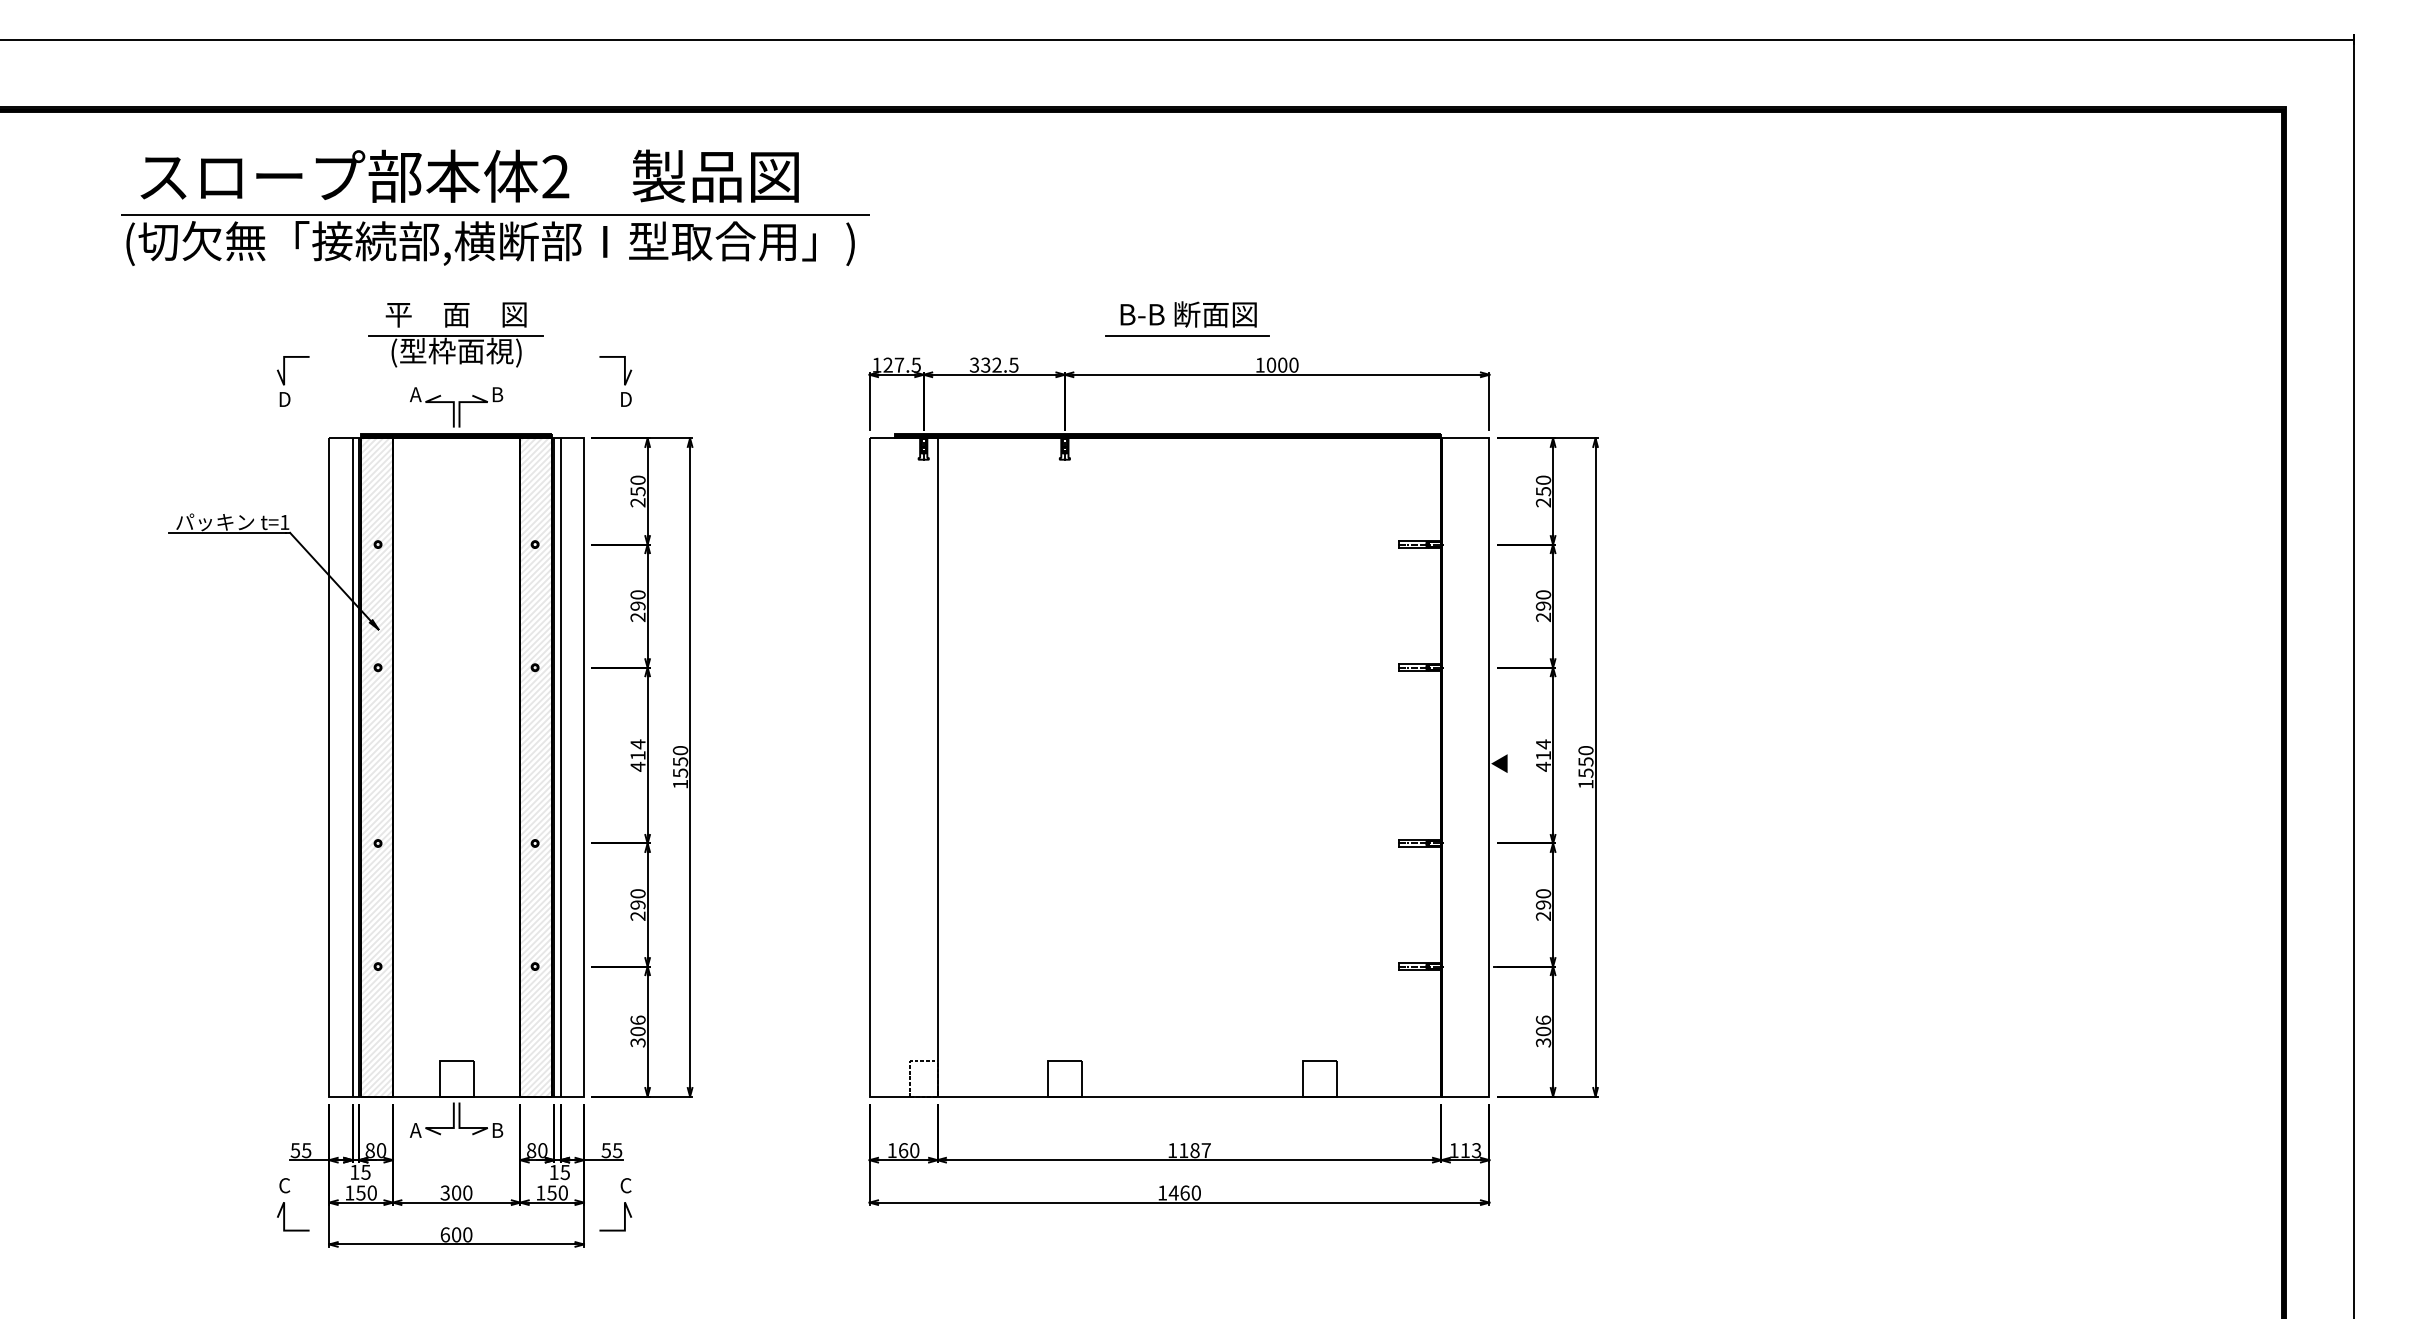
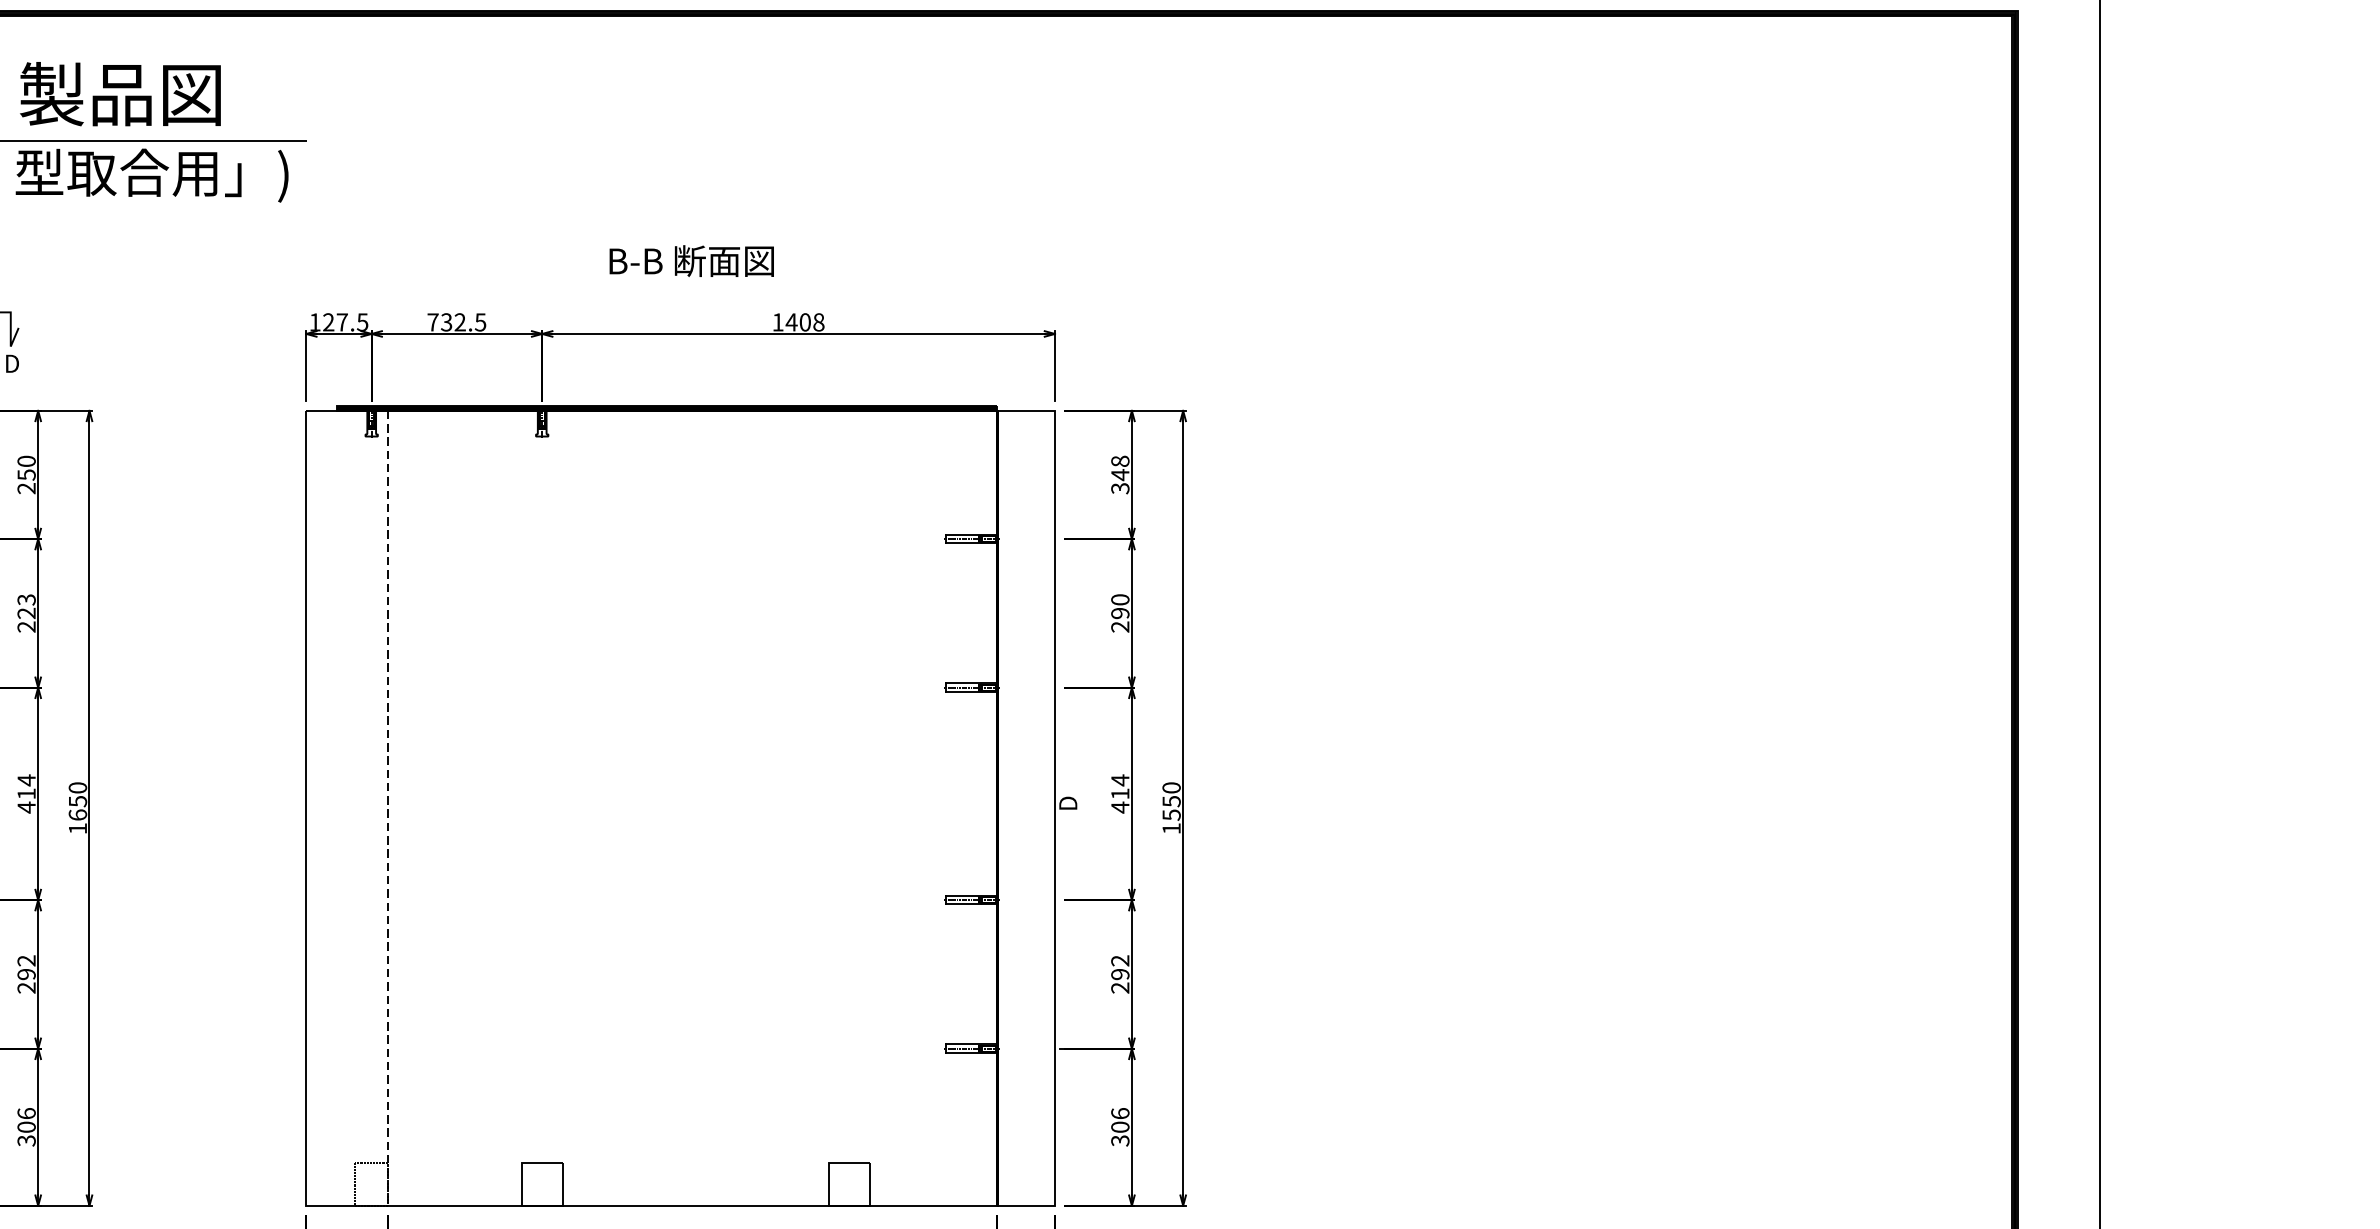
line: (1187, 336) -> (690, 287), removed
text: (974, 364) -> (433, 321), 332.5 -> 732.5
text: (1282, 364) -> (805, 321), 1000 -> 1408
text: (1543, 491) -> (1120, 474), 250 -> 348
text: (637, 600) -> (25, 606), 290 -> 223
text: (1499, 763) -> (1067, 803), ▲ -> D
line: (937, 767) -> (388, 808), solid -> dashed
text: (680, 772) -> (77, 814), 1550 -> 1650
text: (637, 893) -> (25, 960), 290 -> 292
text: (1543, 893) -> (1120, 960), 290 -> 292

